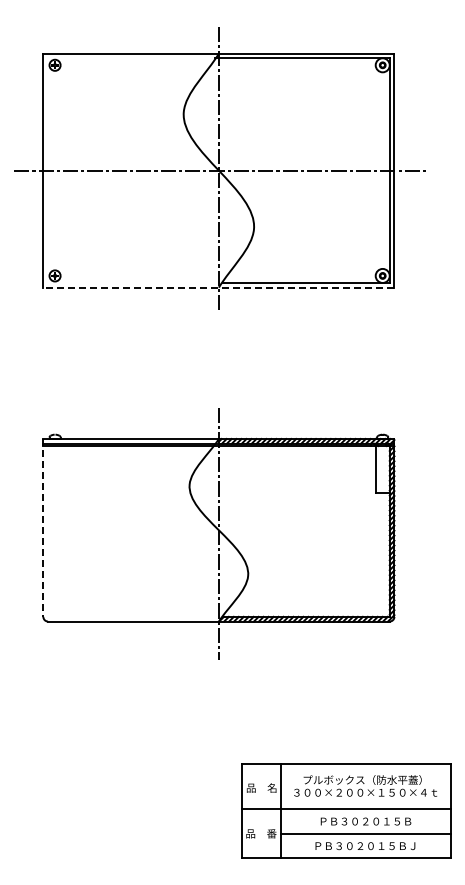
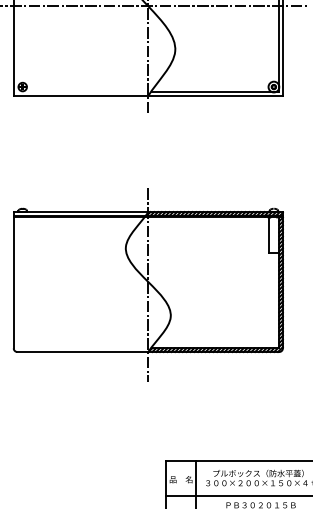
line: (218, 287) -> (148, 95), dashed -> solid
line: (43, 527) -> (13, 279), dashed -> solid

